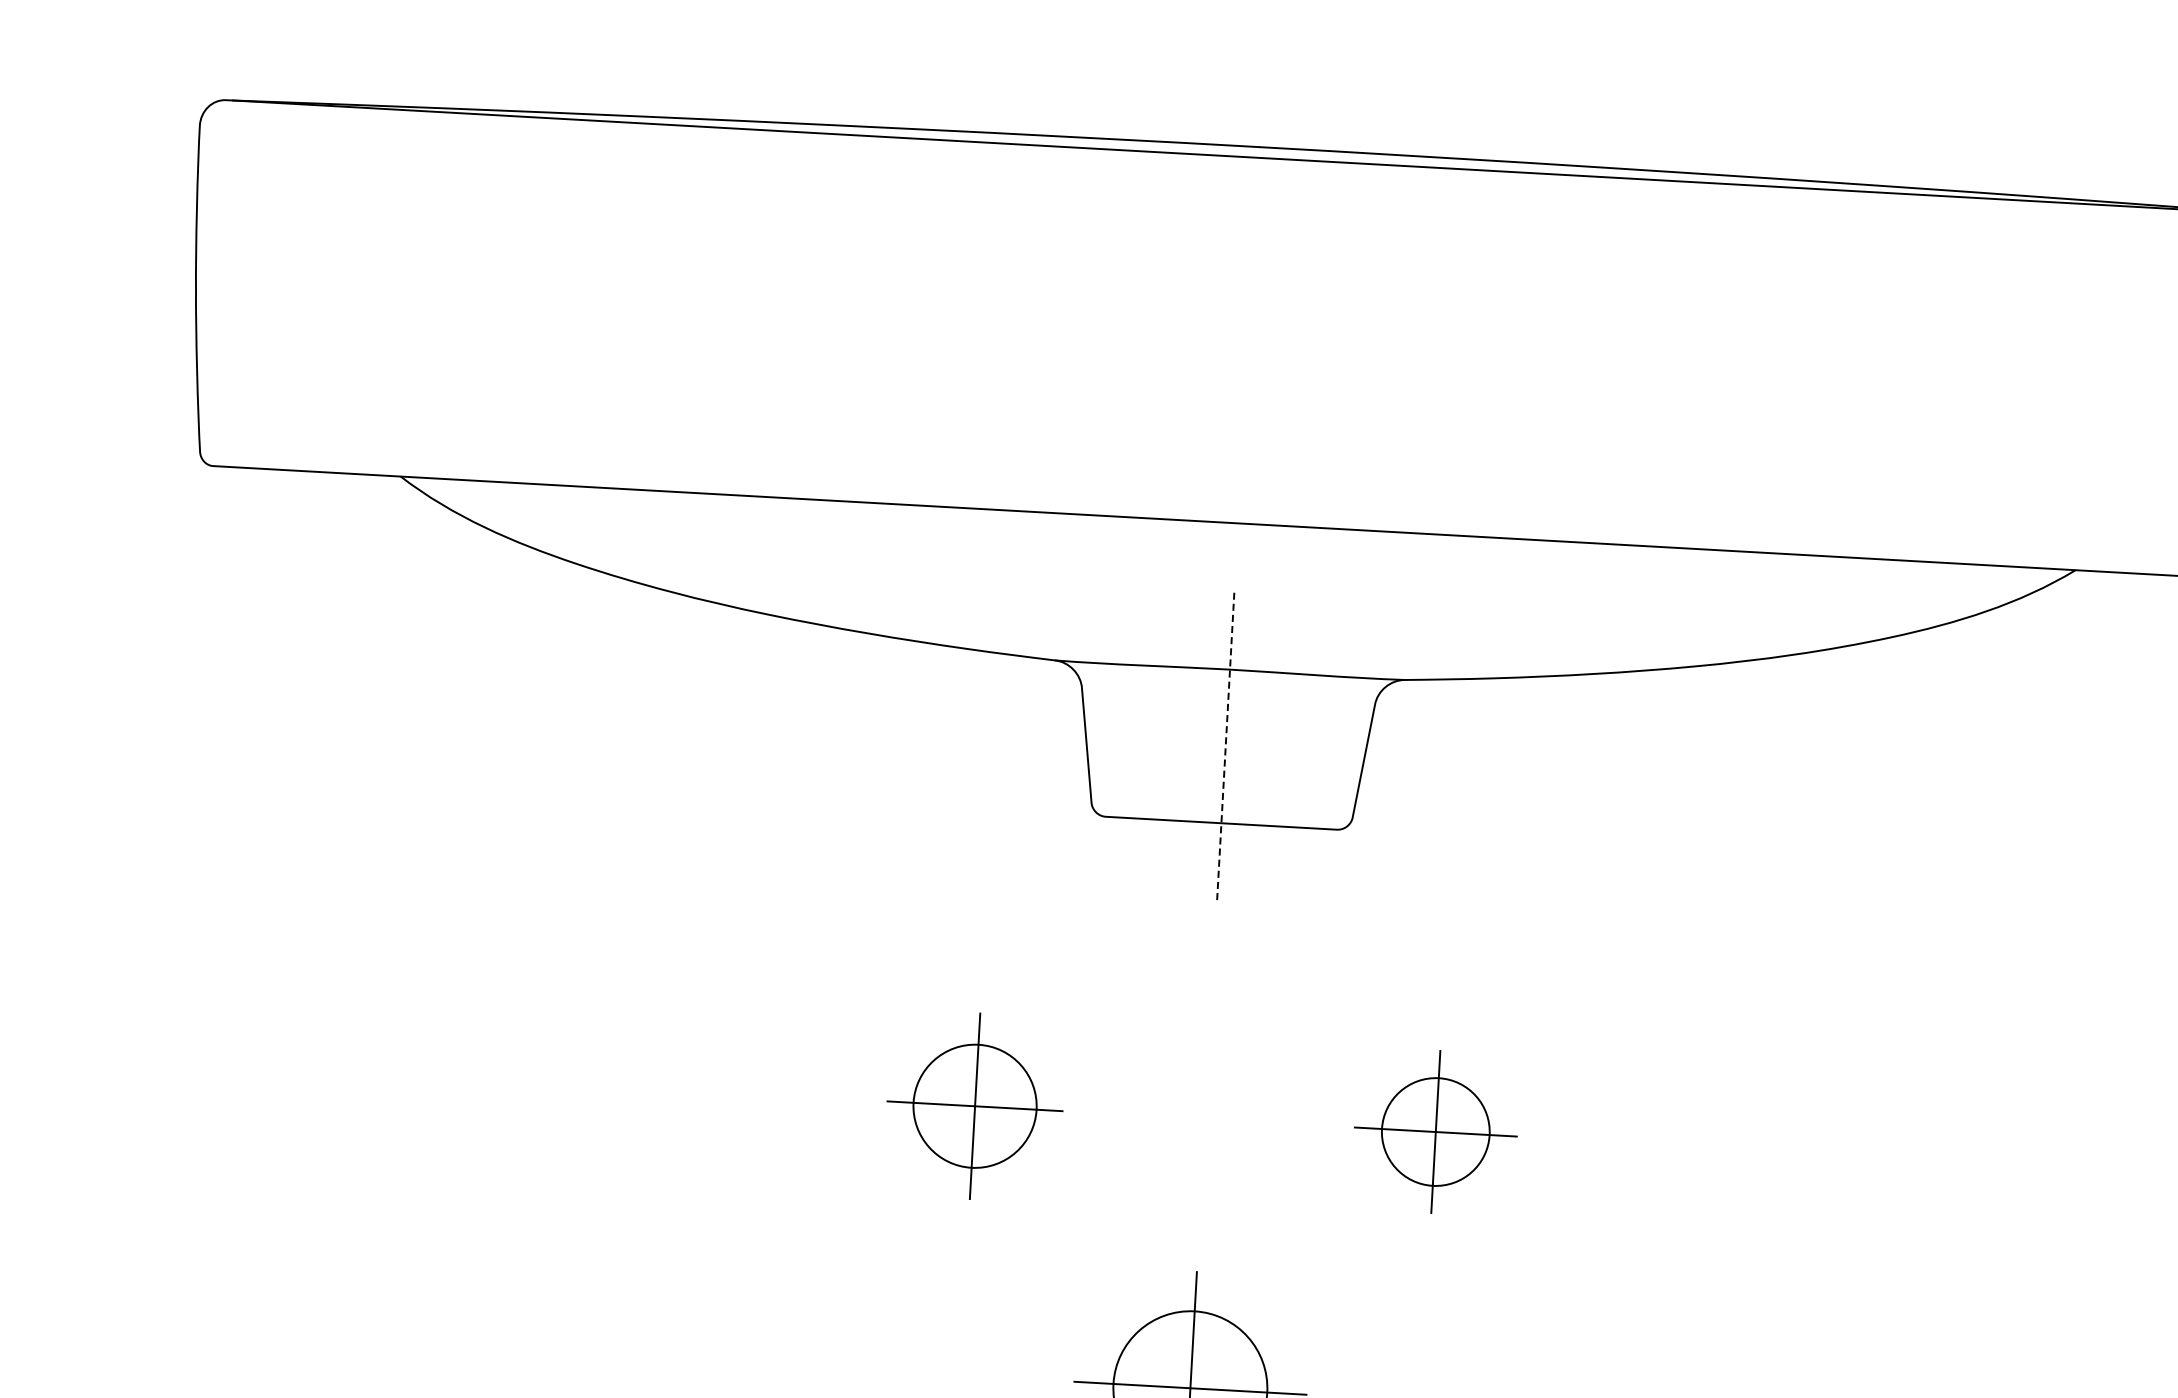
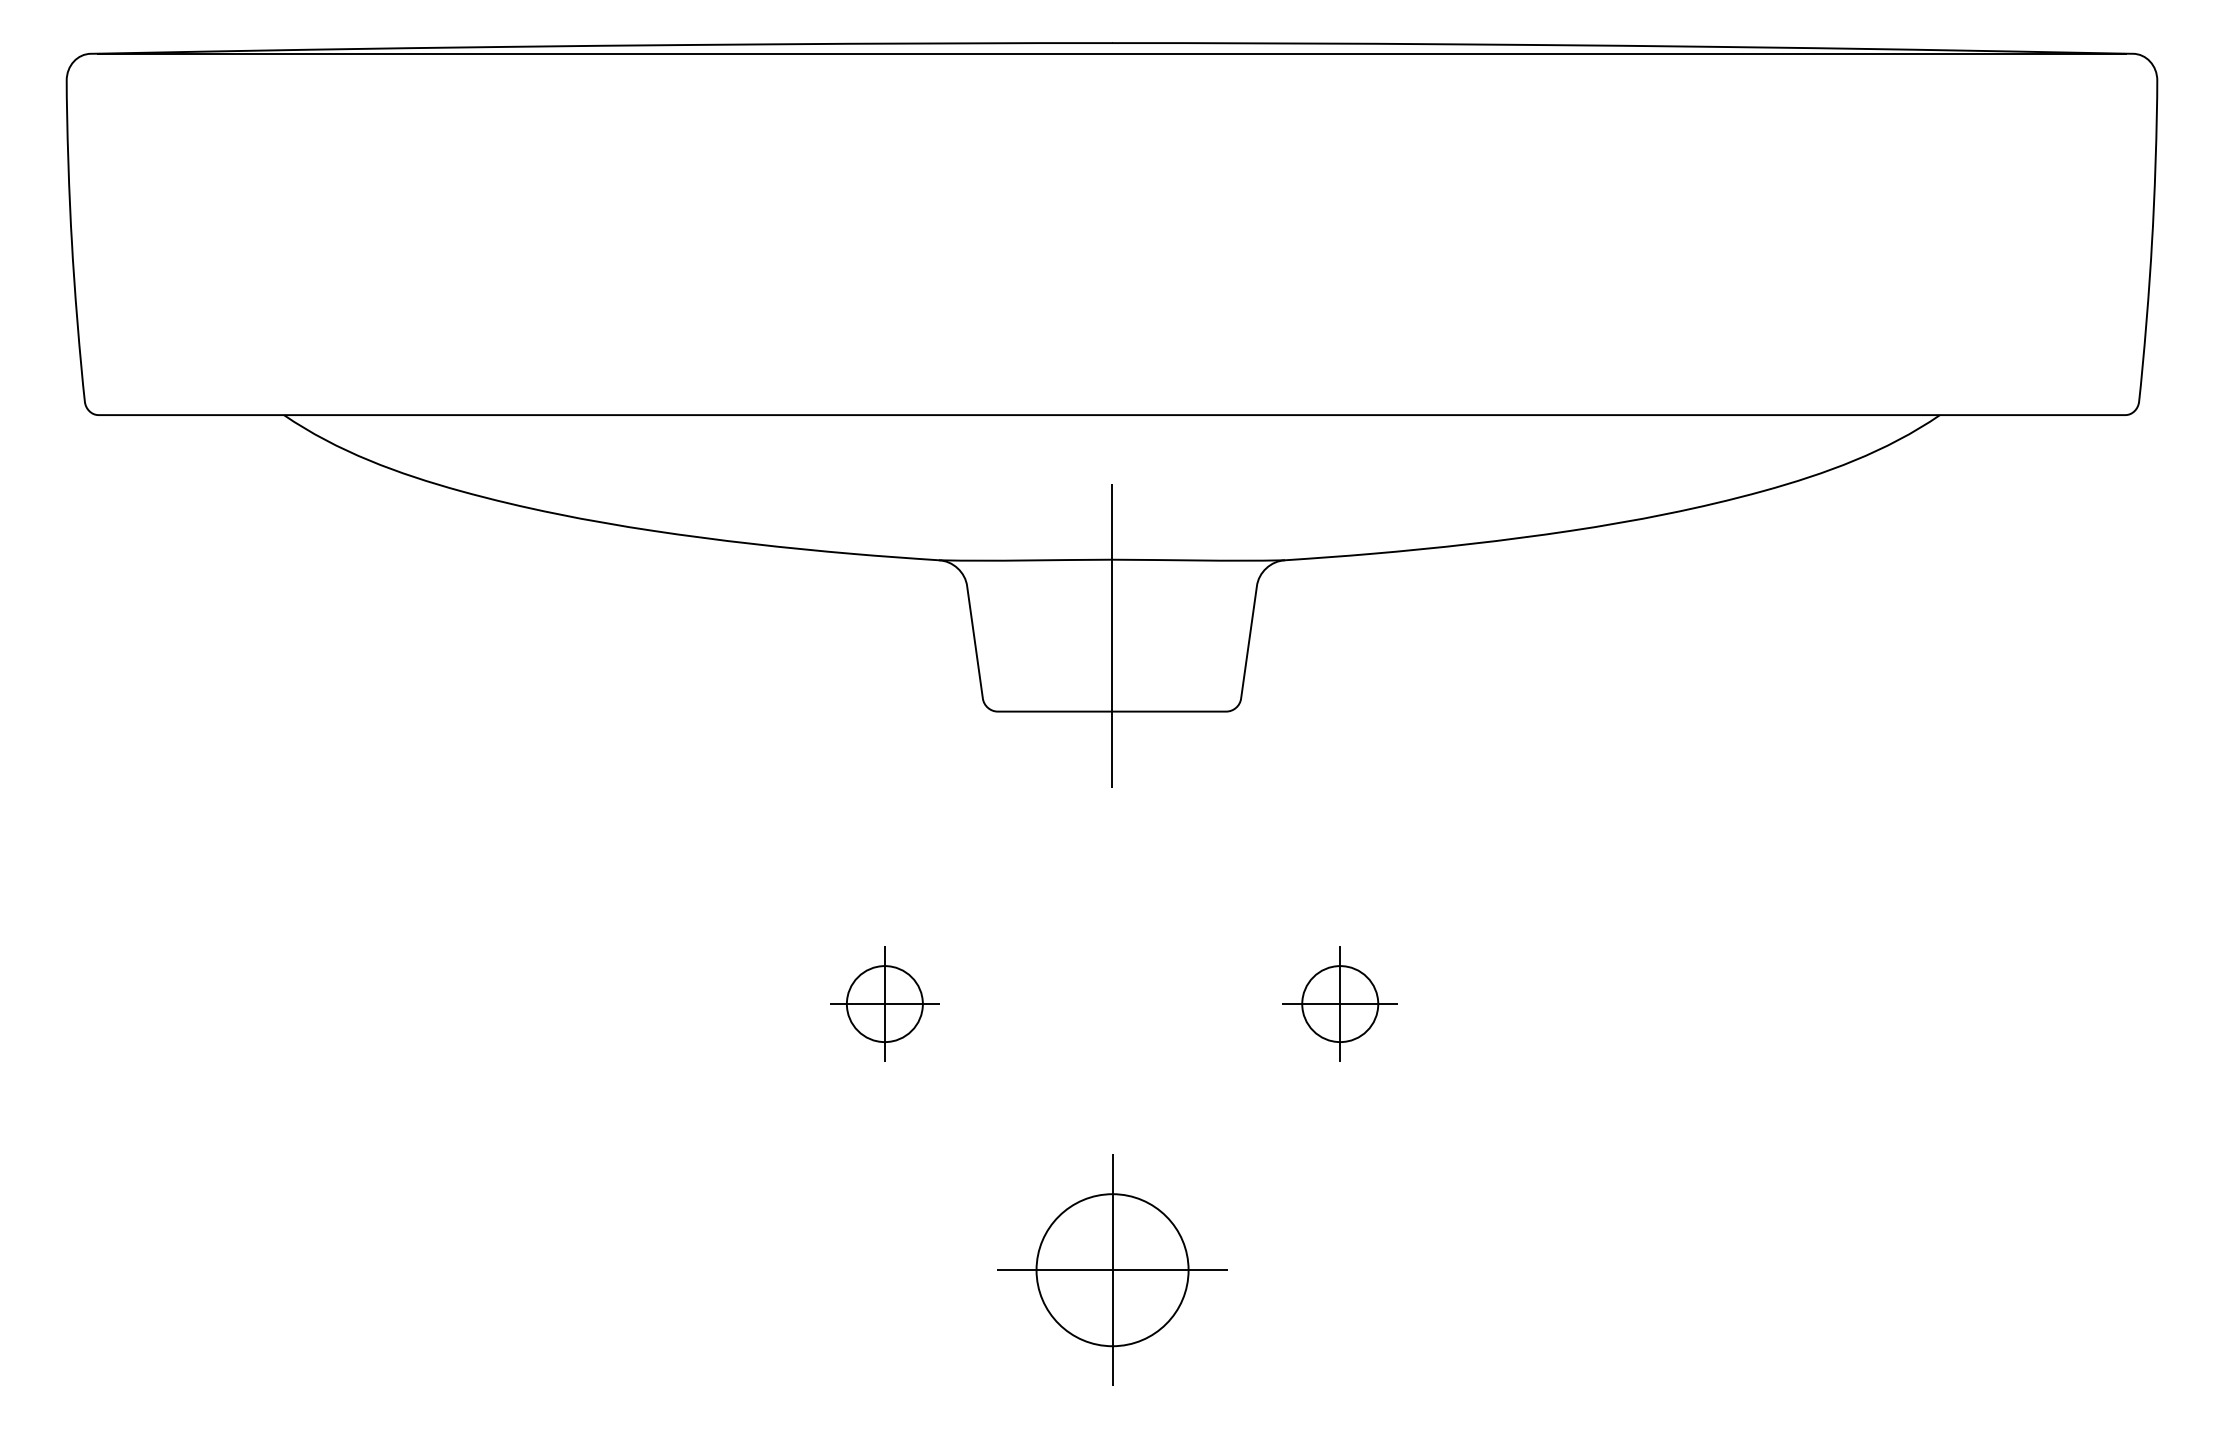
line: (1226, 746) -> (1112, 635), dashed -> solid
part: (974, 1105) -> (884, 1003), size x0.62
part: (1434, 1131) -> (1339, 1003), size x0.71

